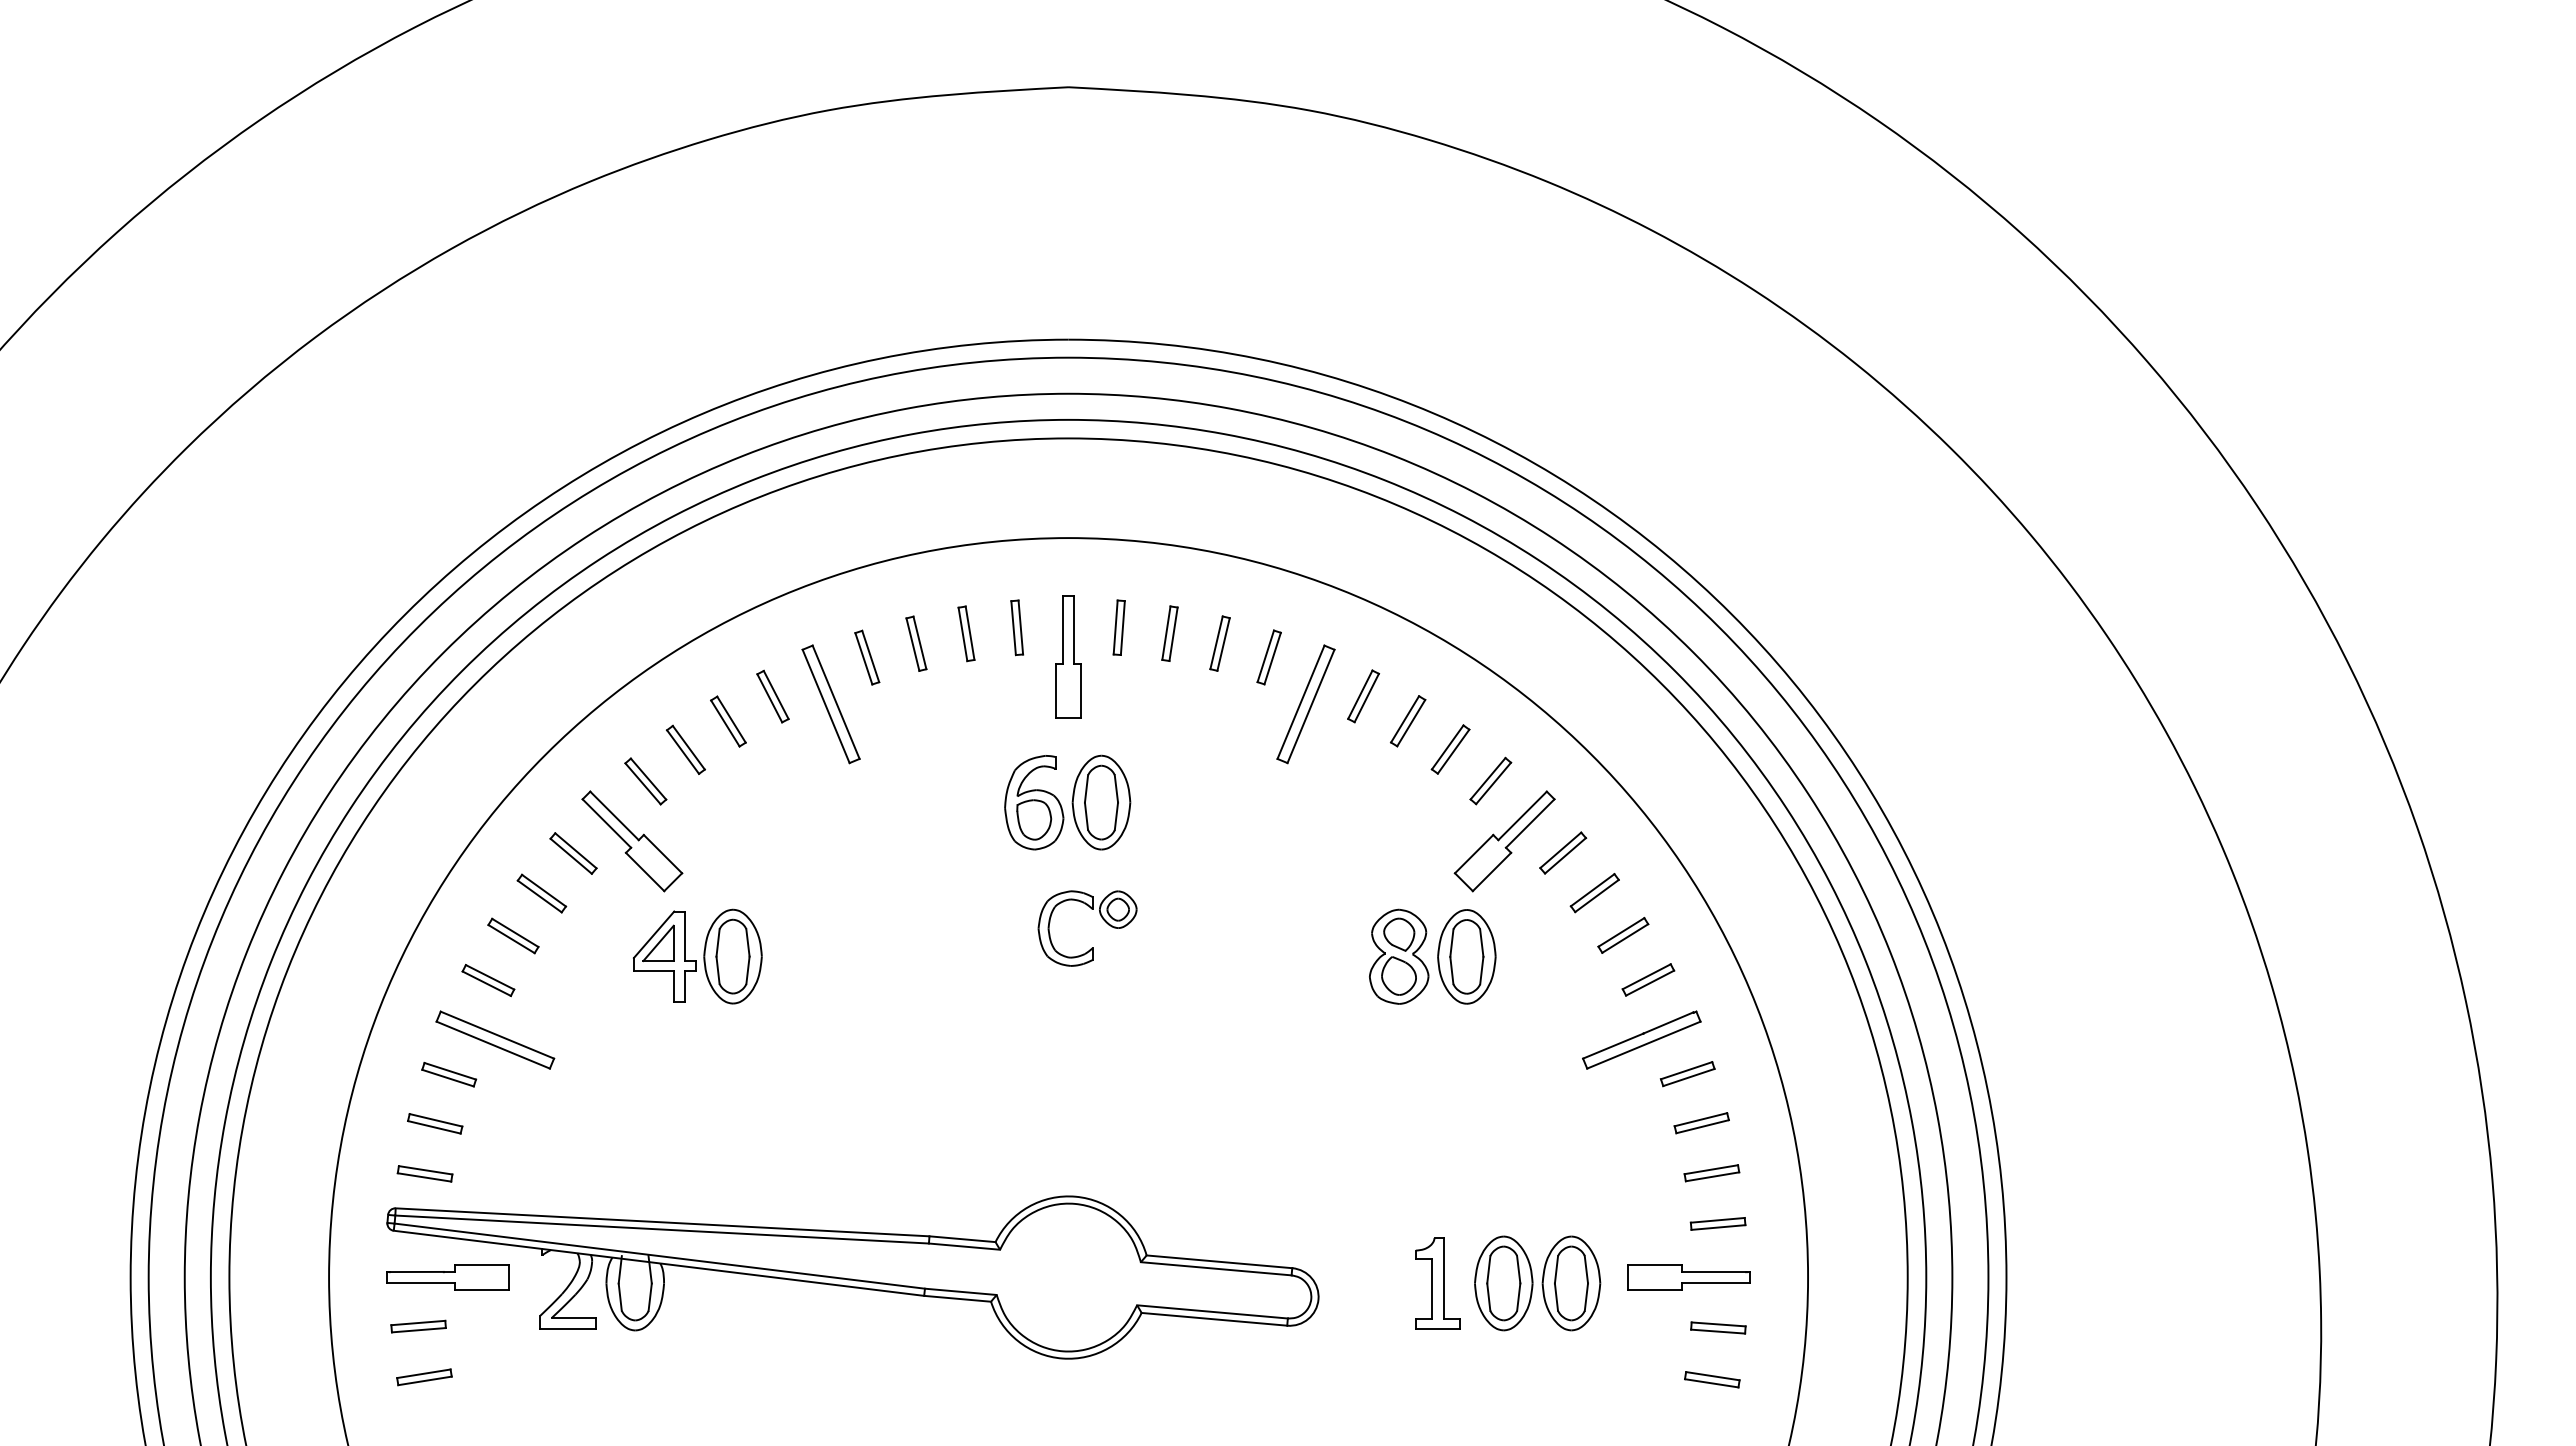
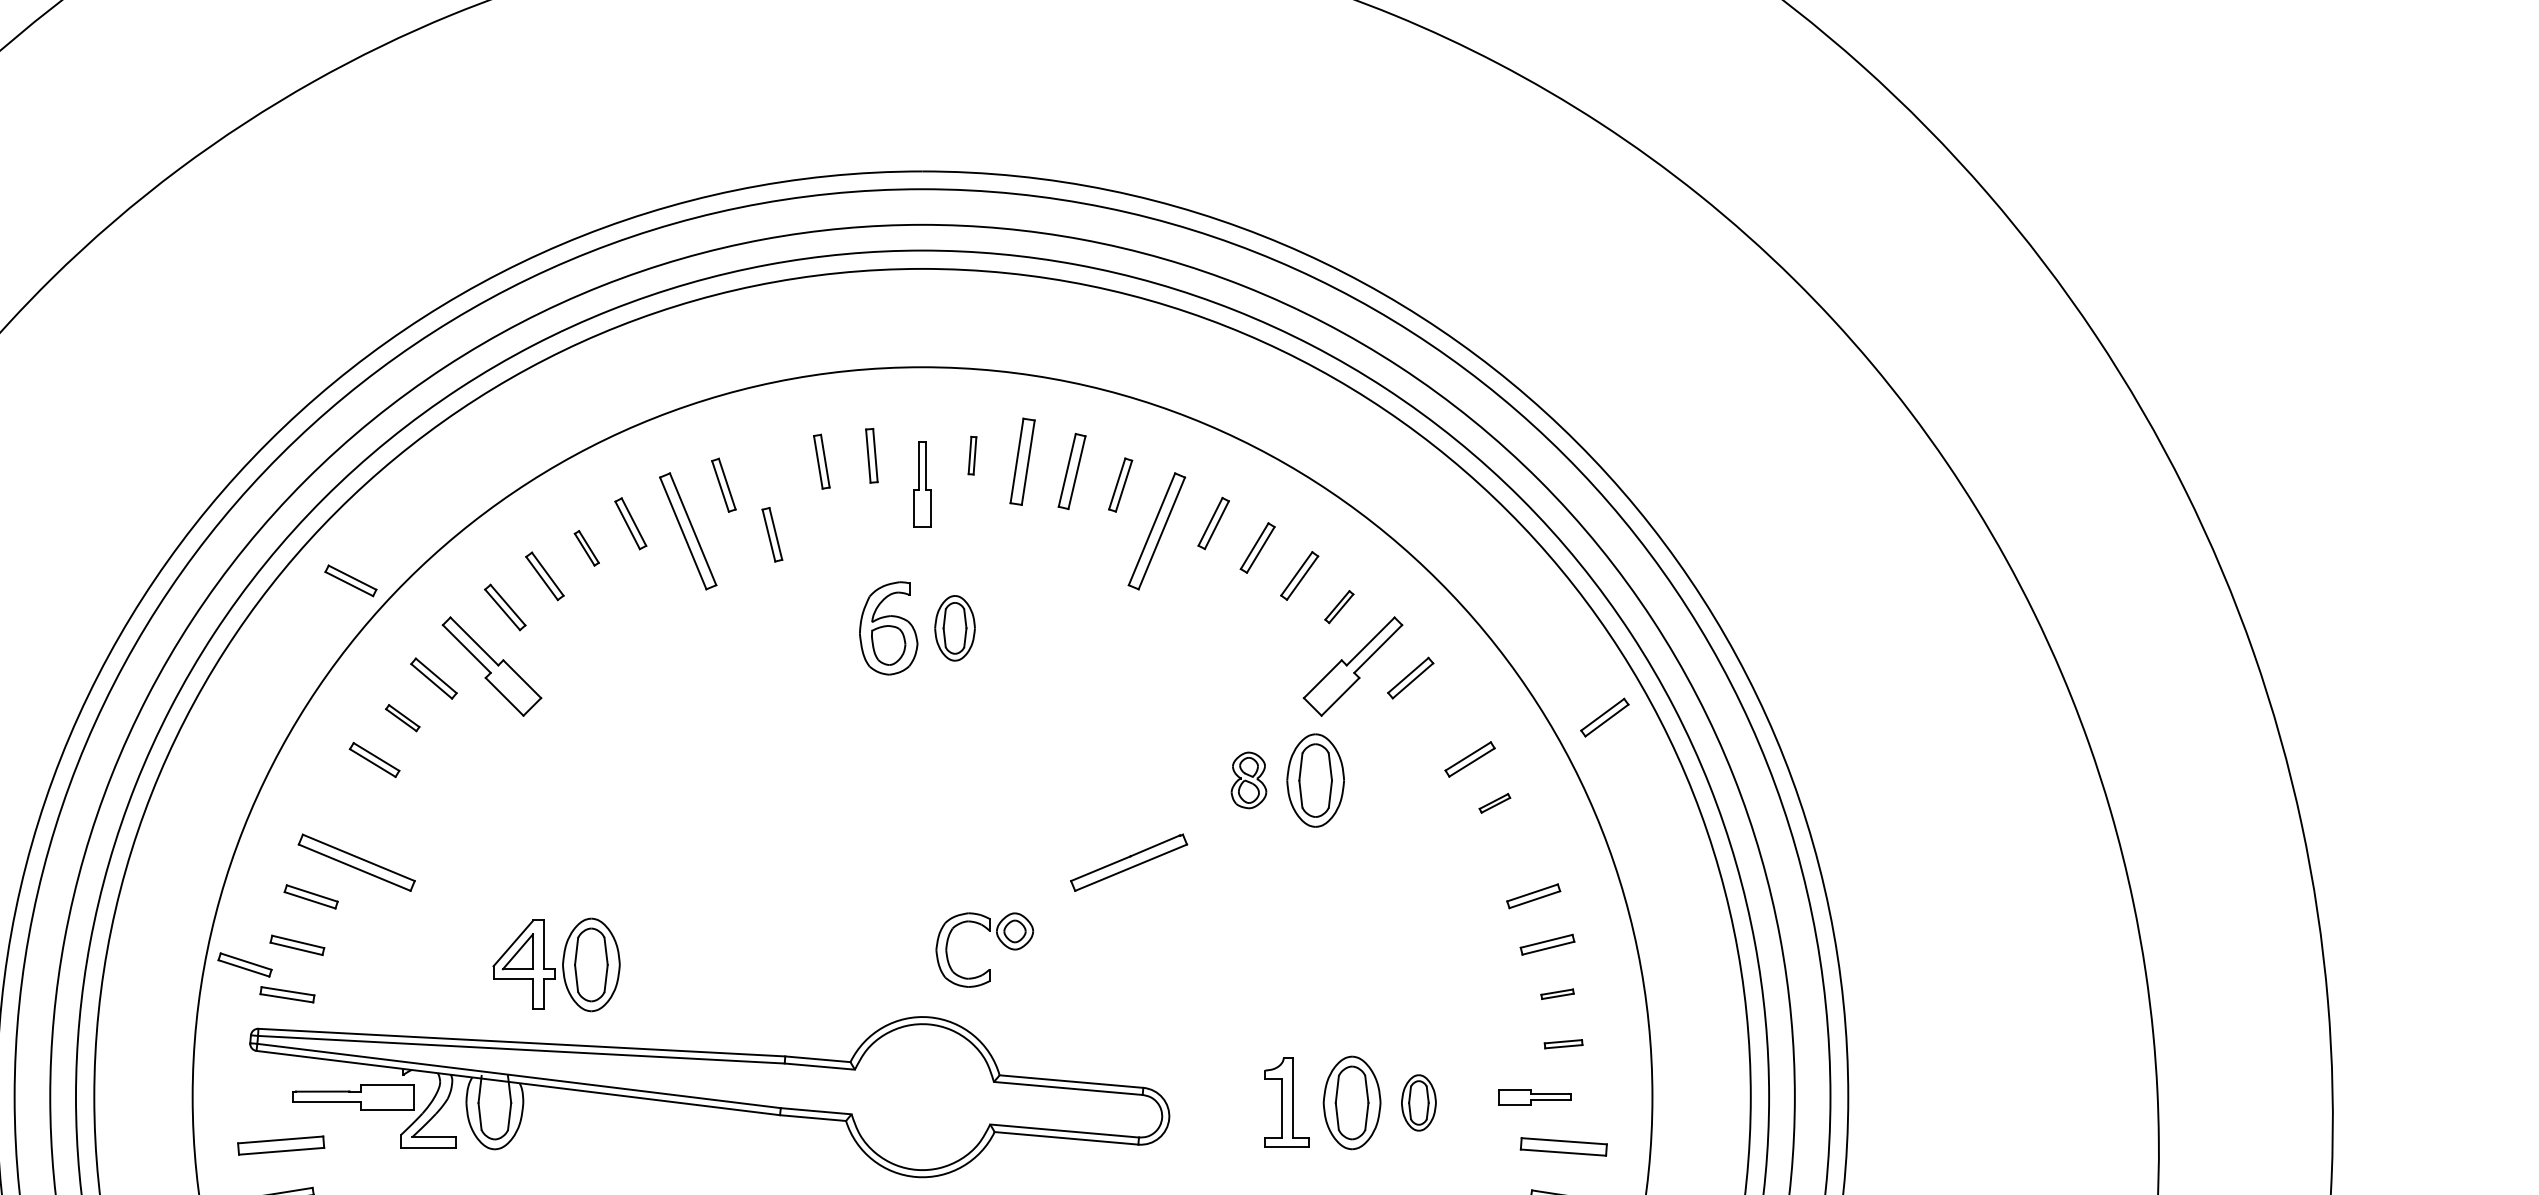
part: (1118, 627) -> (971, 455), size x0.7
part: (1169, 633) -> (1022, 461), size x1.6
part: (916, 643) -> (772, 534), moved
part: (1219, 643) -> (1071, 471), size x1.4
part: (1068, 656) -> (922, 484), size x0.7
part: (728, 721) -> (586, 548), size x0.7
part: (1490, 780) -> (1339, 606), size x0.7
part: (1101, 802) -> (955, 628), size x0.7
part: (541, 893) -> (402, 718), size x0.7
part: (1594, 893) -> (1604, 718), moved
part: (1102, 919) -> (999, 941), moved
part: (697, 956) -> (556, 964), moved
part: (1399, 956) -> (1249, 780), size x0.6
part: (1648, 979) -> (1494, 802), size x0.6
part: (488, 980) -> (351, 580), moved
part: (1641, 1039) -> (1128, 862), moved
part: (382, 1143) -> (245, 964), added
part: (1711, 1173) -> (1557, 994), size x0.6
part: (1717, 1223) -> (1563, 1043), size x0.7
part: (447, 1277) -> (352, 1097), moved
part: (1688, 1277) -> (1534, 1097), size x0.6
part: (1571, 1283) -> (1418, 1102), size x0.6
part: (418, 1326) -> (280, 1145), size x1.6
part: (1718, 1327) -> (1564, 1146), size x1.6

